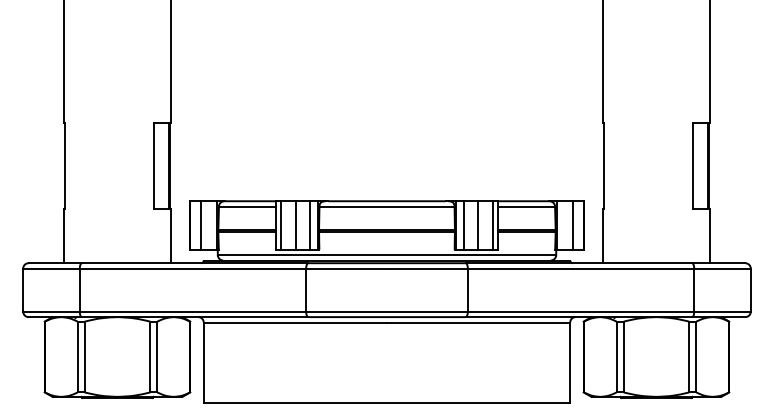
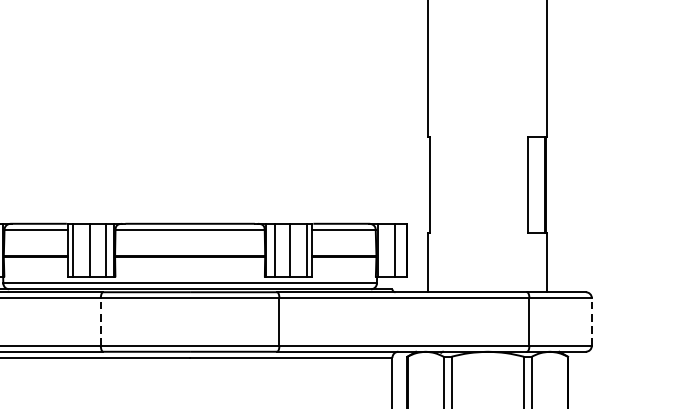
line: (306, 290) -> (101, 322), solid -> dashed
line: (750, 290) -> (591, 322), solid -> dashed

